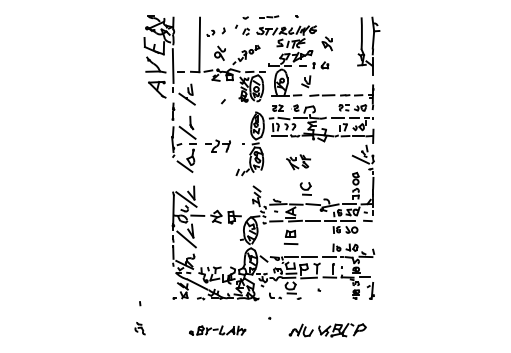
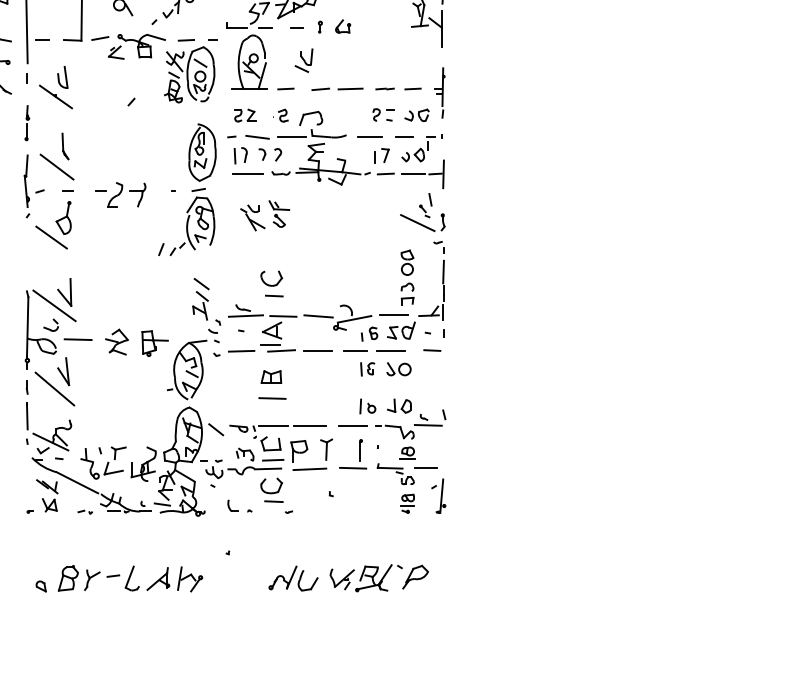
part: (298, 162) -> (264, 216), moved
part: (305, 188) -> (271, 282), moved
part: (217, 330) -> (119, 578), size x1.43

